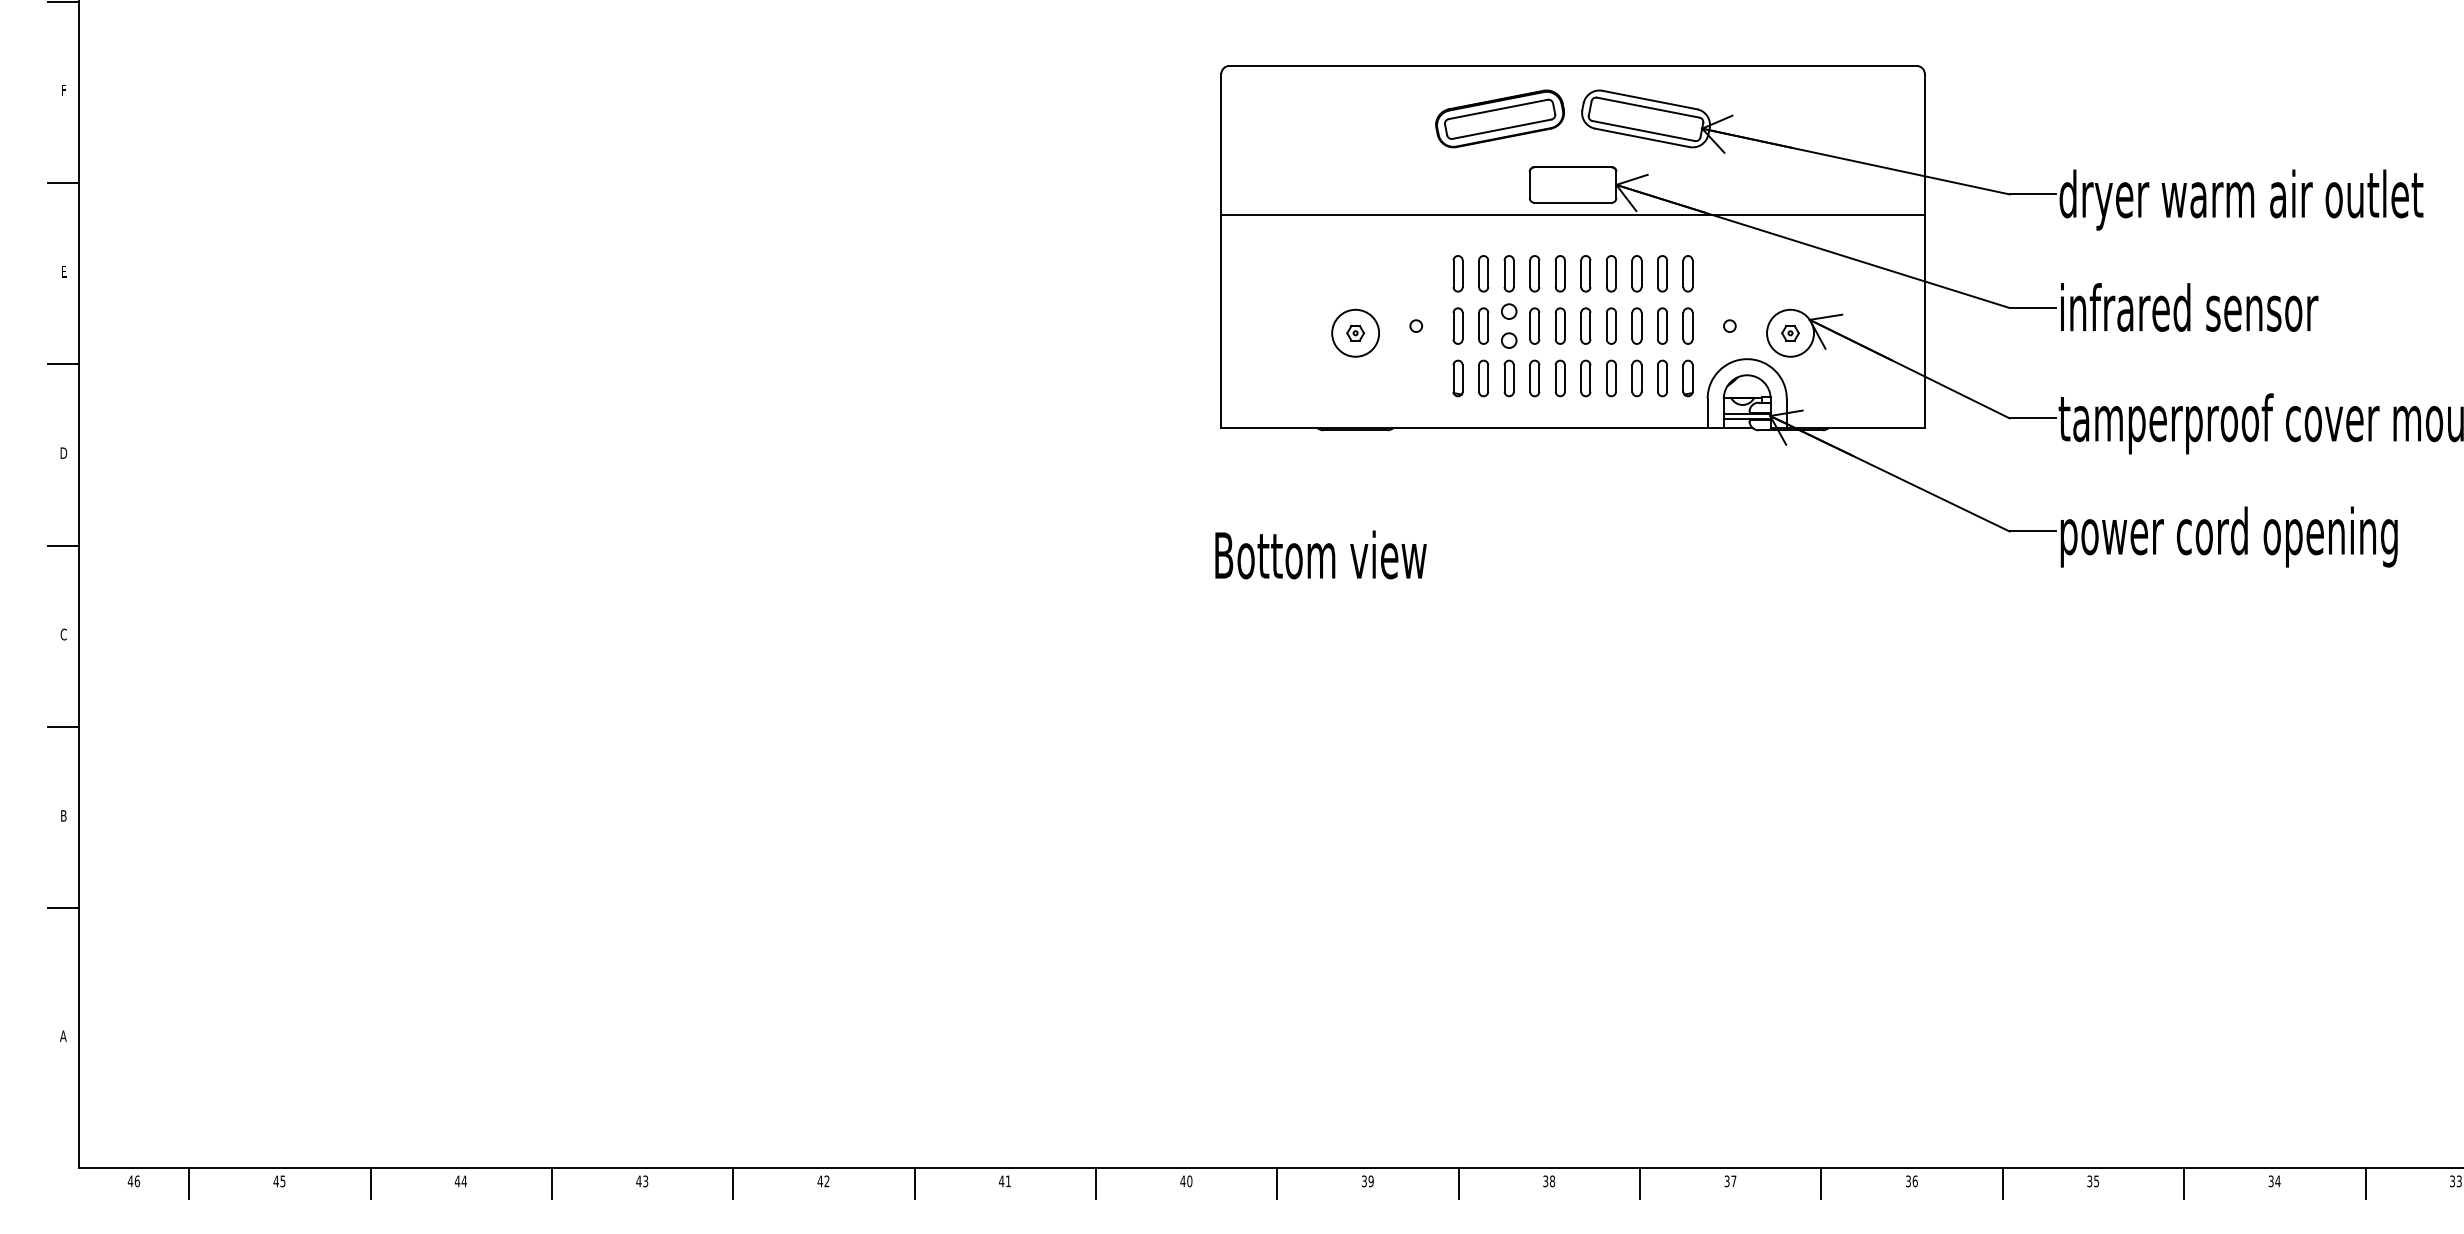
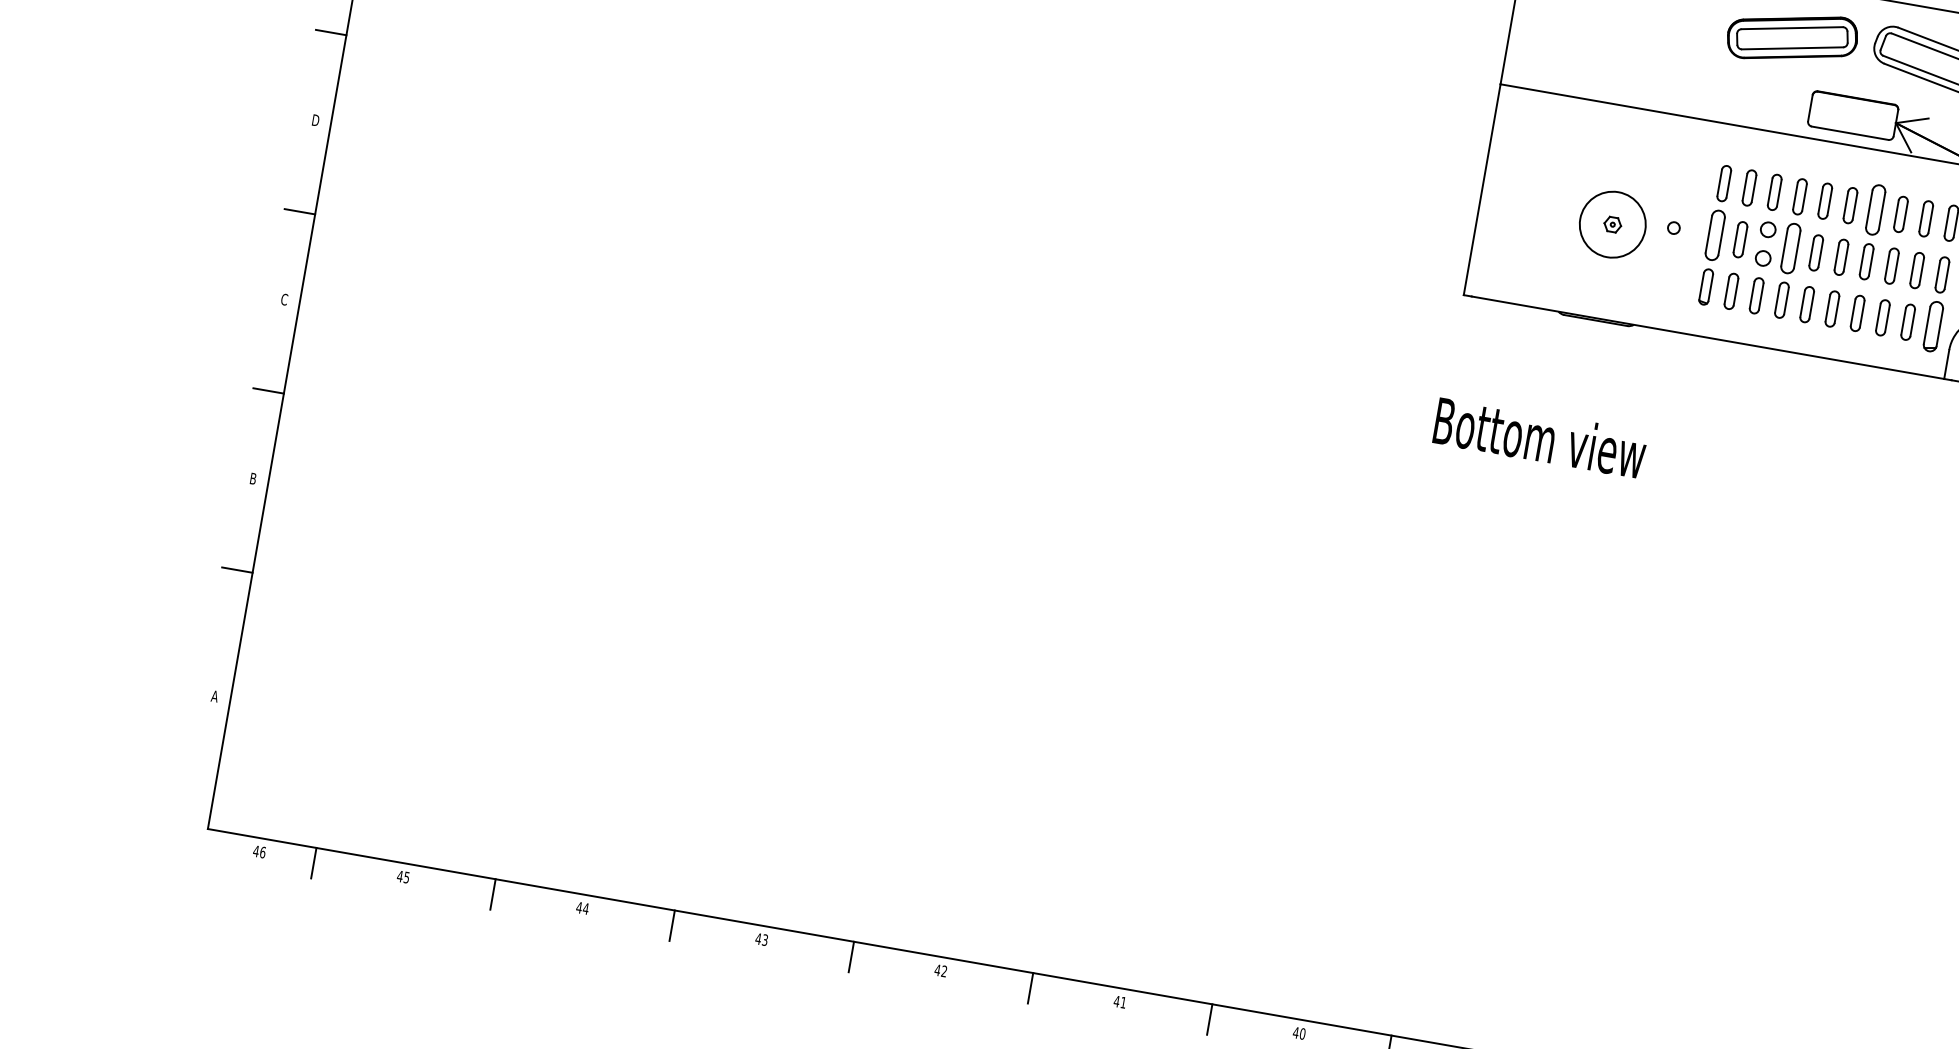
part: (1611, 273) -> (1875, 209), size x1.4
part: (1457, 325) -> (1714, 234), size x1.4
part: (1534, 325) -> (1790, 247), size x1.4
circle: (1355, 332) -> (1612, 223), size x1.4
part: (1687, 378) -> (1932, 326), size x1.4

